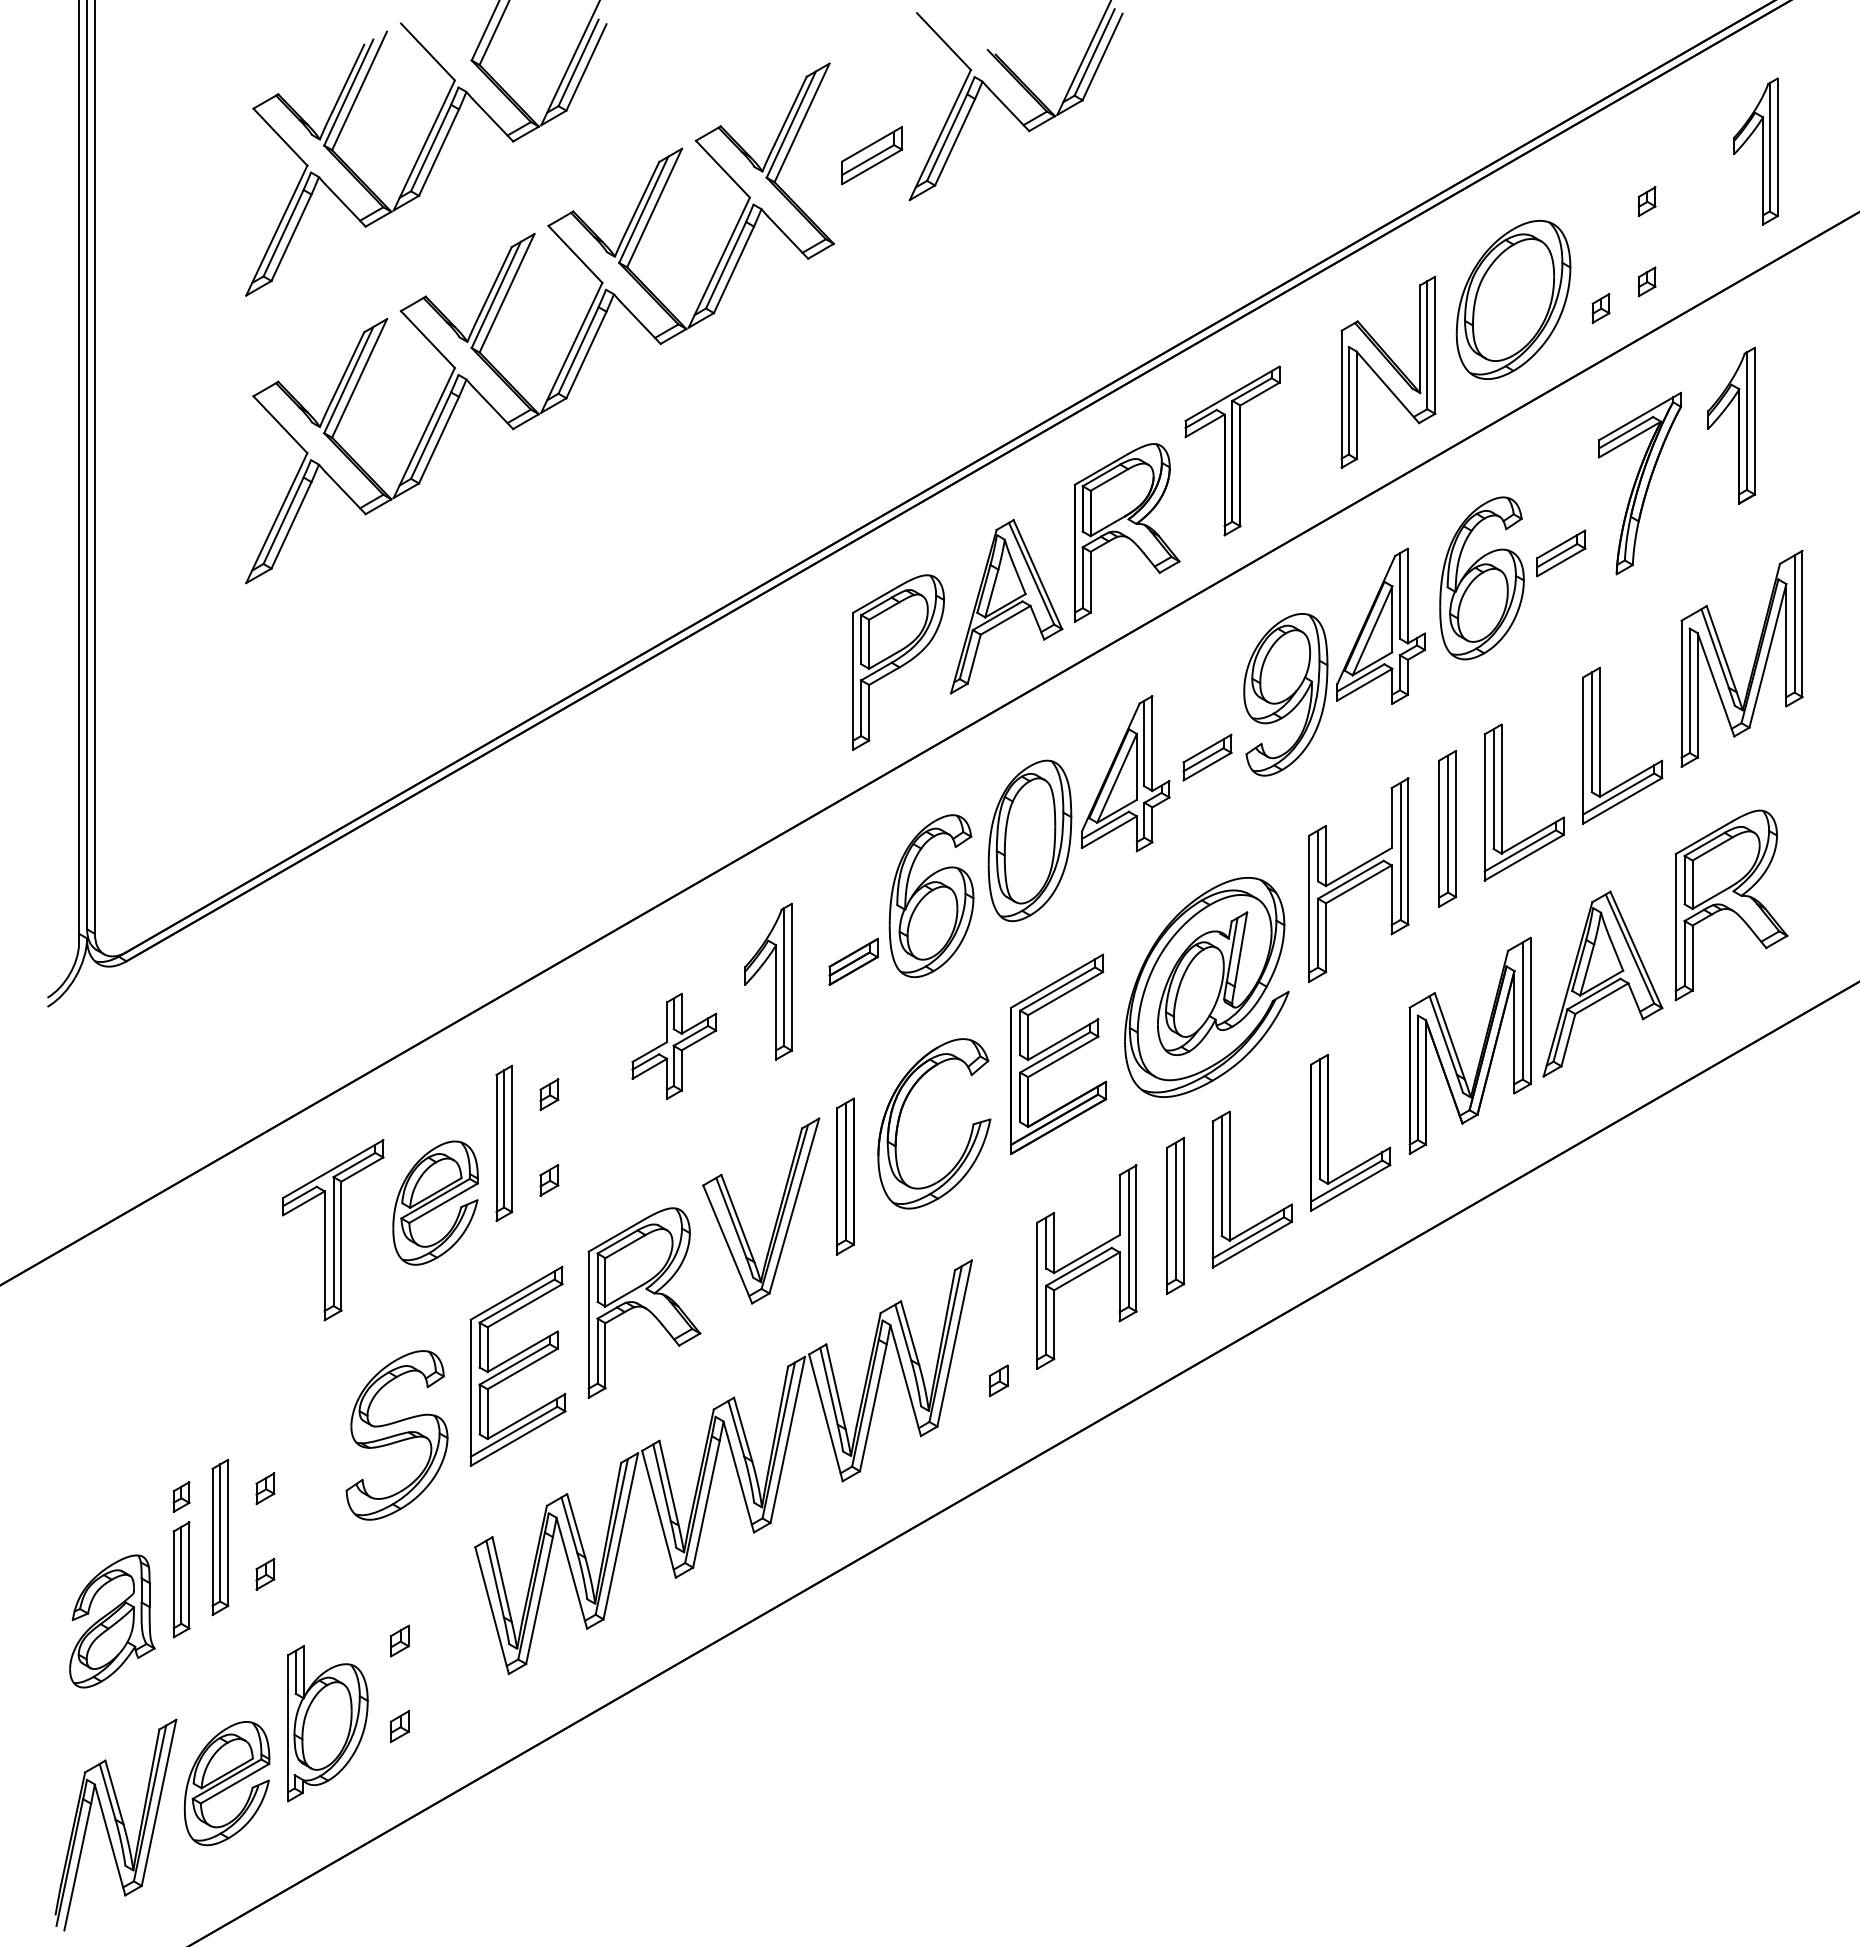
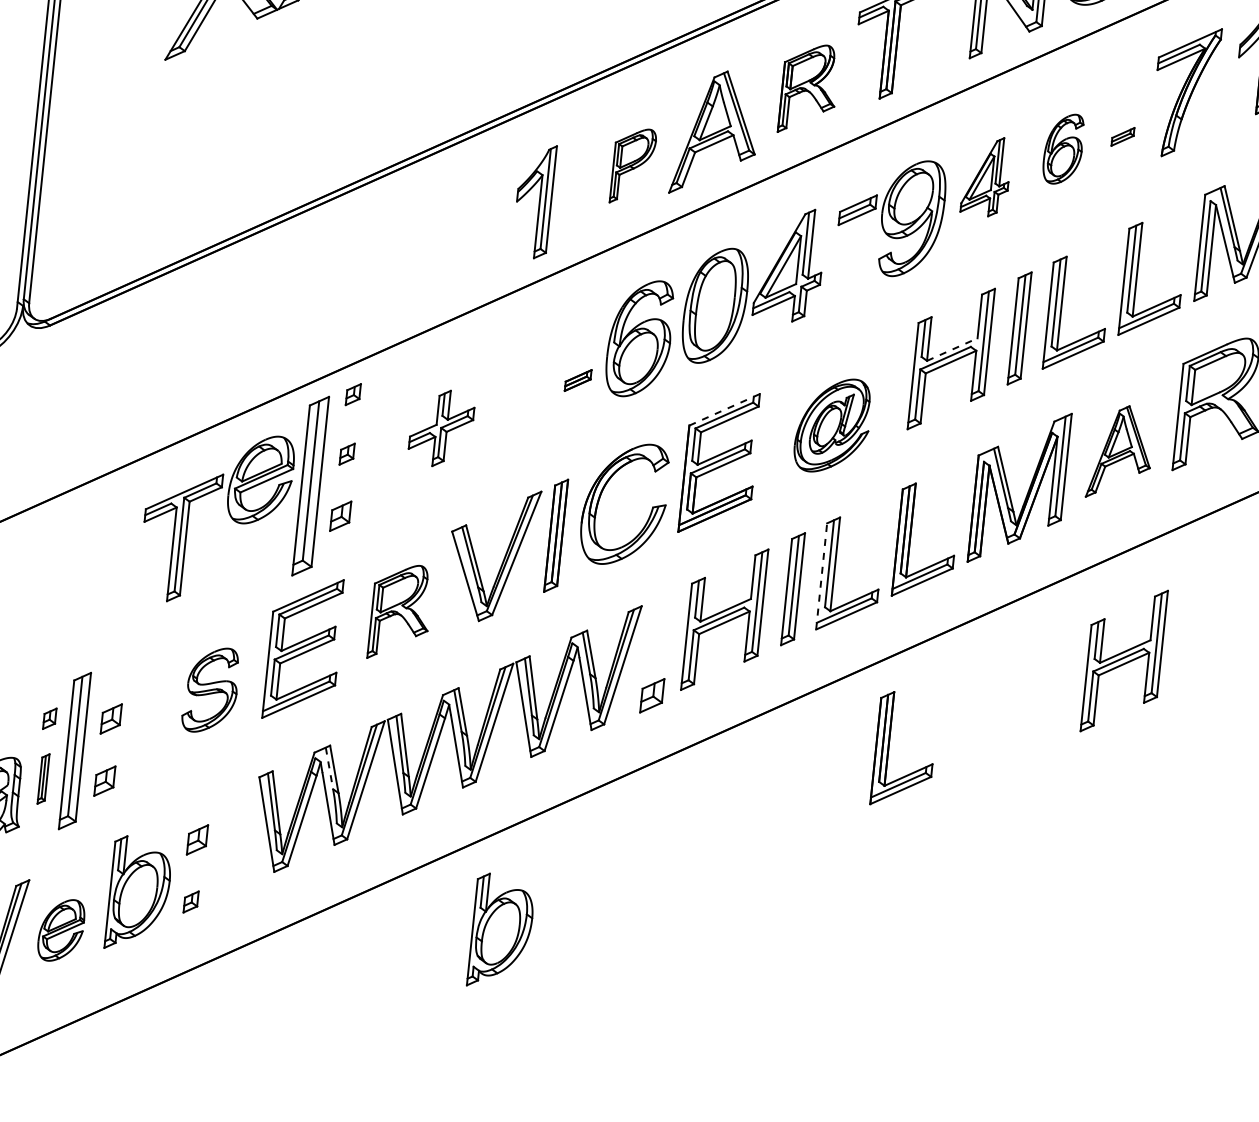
part: (1126, 532) -> (808, 89), size x0.7
part: (1561, 553) -> (1123, 136), size x0.6
part: (1481, 578) -> (1063, 149), size x0.6
part: (1380, 625) -> (986, 175), size x0.7
part: (898, 662) -> (633, 166), size x0.6
part: (1207, 757) -> (857, 210), moved
line: (1358, 867) -> (952, 349), solid -> dashed
part: (853, 961) -> (578, 380), size x0.7
part: (775, 981) -> (539, 201), moved
line: (1057, 981) -> (724, 410), solid -> dashed
part: (1602, 983) -> (1120, 452), size x0.7
part: (1206, 987) -> (832, 425), size x0.6
part: (549, 1012) -> (353, 394), added
part: (504, 1143) -> (310, 486), size x1.6
part: (549, 1180) -> (340, 516), size x1.4
line: (1212, 1193) -> (821, 575), solid -> dashed
part: (435, 1202) -> (260, 479), moved
part: (1636, 1266) -> (1124, 660), added
part: (644, 1302) -> (400, 612), size x0.7
part: (998, 1380) -> (652, 695), size x1.6
part: (1328, 1419) -> (888, 748), added
part: (396, 1435) -> (210, 690), size x0.7
part: (265, 1488) -> (111, 718), size x1.4
line: (569, 1525) -> (329, 768), solid -> dashed
part: (220, 1537) -> (75, 751), size x1.4
part: (265, 1574) -> (104, 781), size x1.4
part: (181, 1579) -> (43, 778), size x0.6
part: (399, 1640) -> (197, 839), size x1.4
part: (826, 1723) -> (501, 931), added
part: (226, 1783) -> (60, 930), size x0.7

